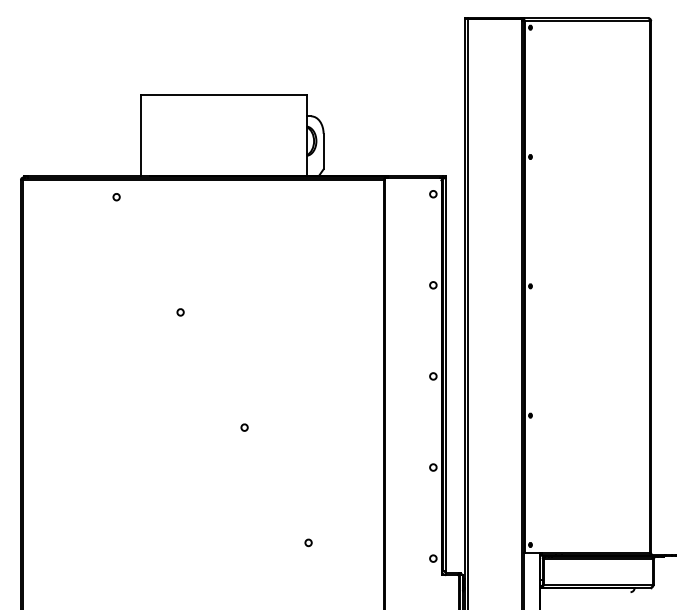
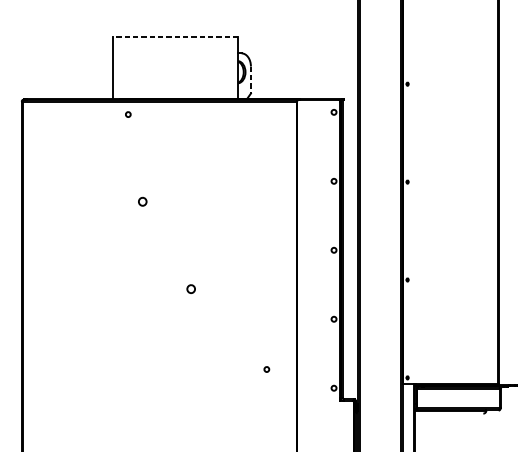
line: (224, 94) -> (175, 36), solid -> dashed
line: (323, 151) -> (250, 80), solid -> dashed
part: (116, 197) -> (128, 114), moved
part: (180, 312) -> (142, 201), size x1.6
part: (244, 427) -> (191, 288), size x1.6
part: (308, 542) -> (266, 369), moved

